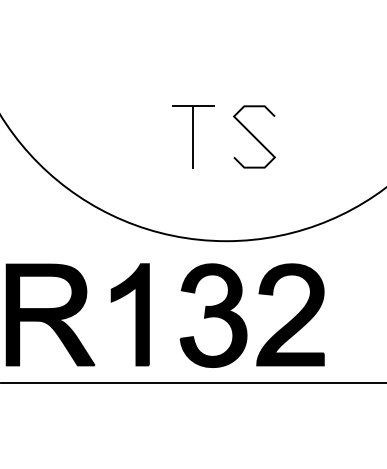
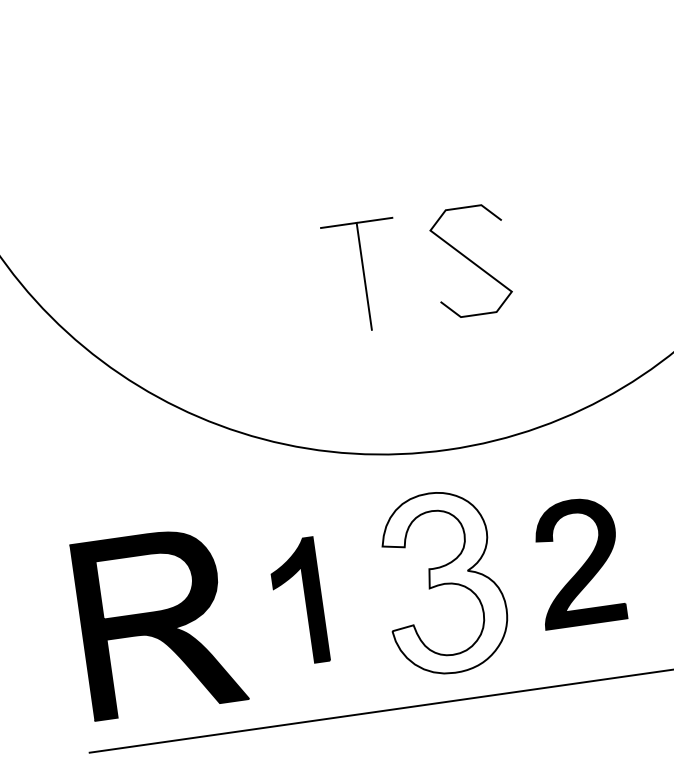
part: (129, 314) -> (297, 601), size x0.7
part: (290, 314) -> (577, 561), size x0.7
fill: (213, 315) -> (444, 582), removed

